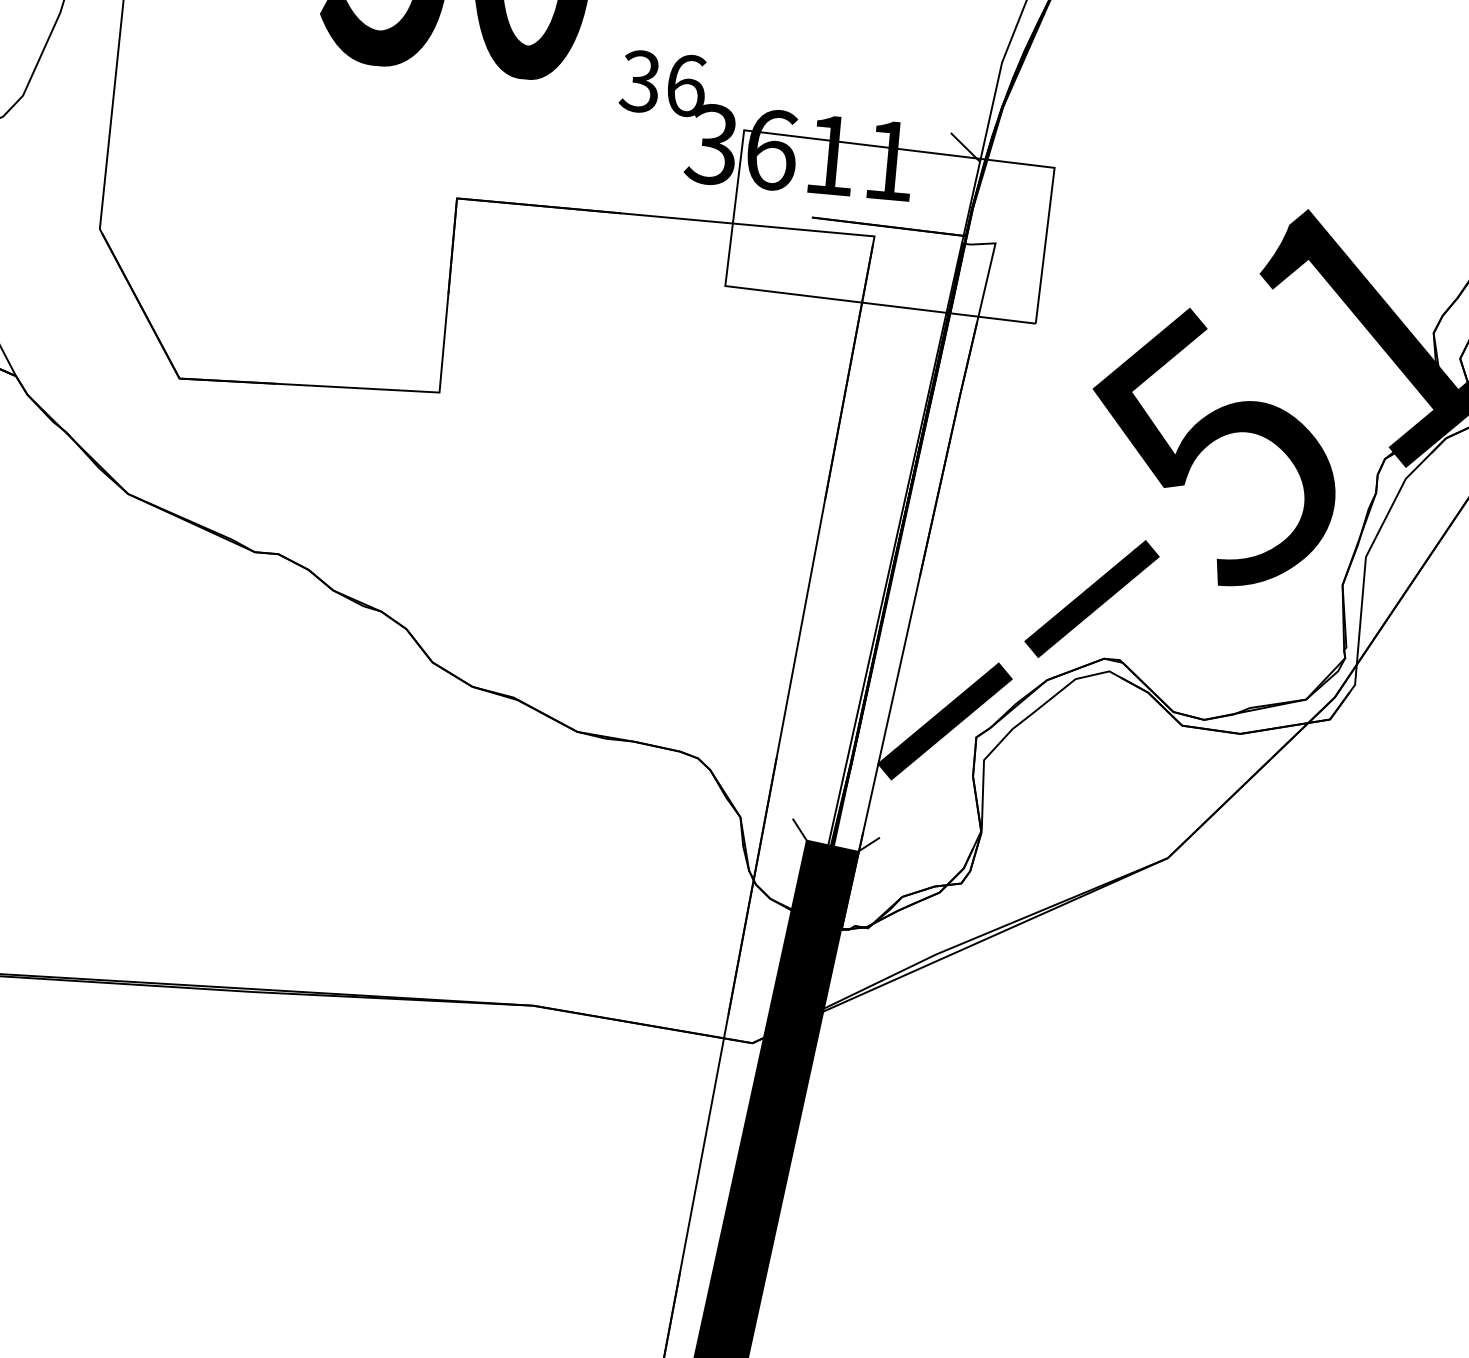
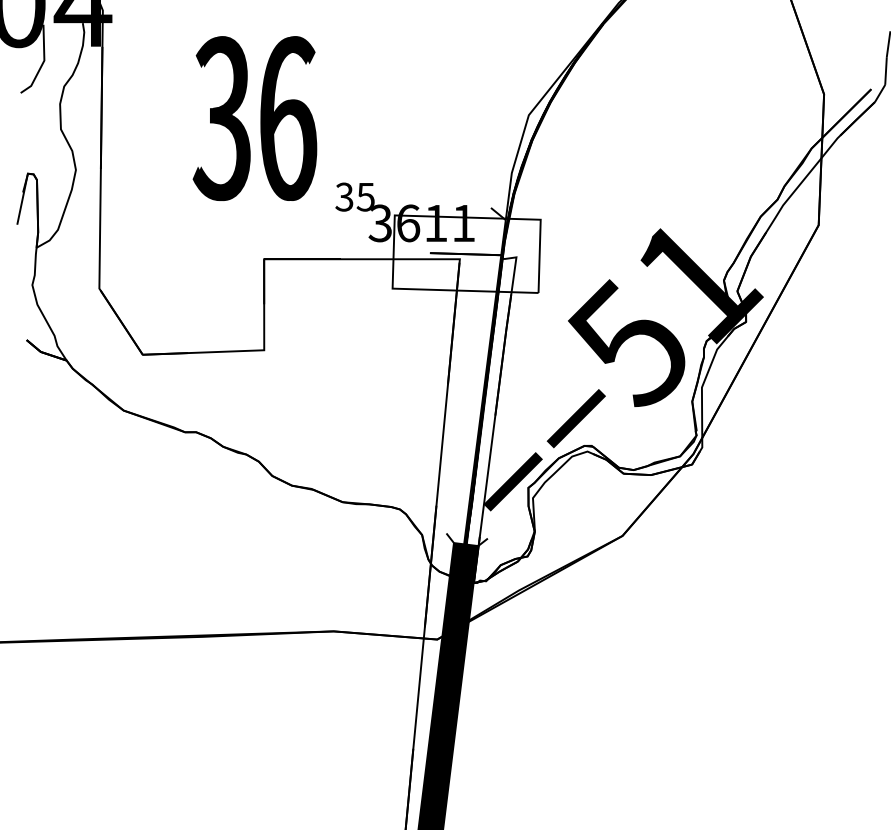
text: (685, 84) -> (365, 196), 36 -> 35

